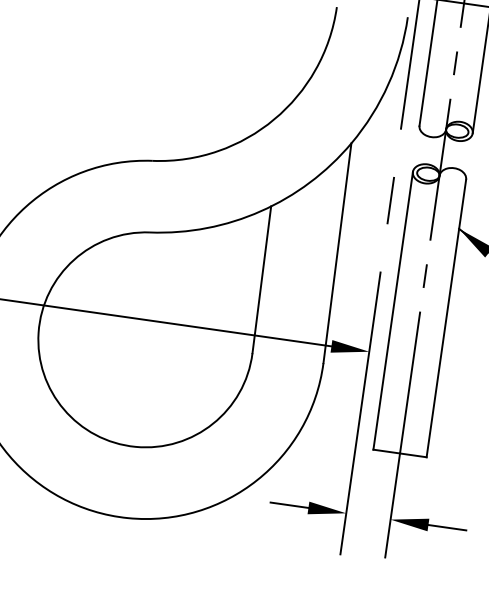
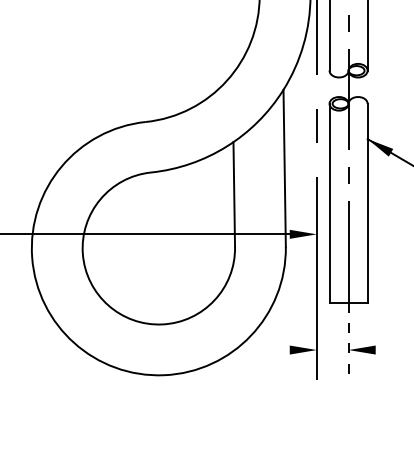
line: (288, 505) -> (275, 350), removed
line: (392, 506) -> (348, 340), solid -> dashed
line: (446, 528) -> (388, 350), removed

